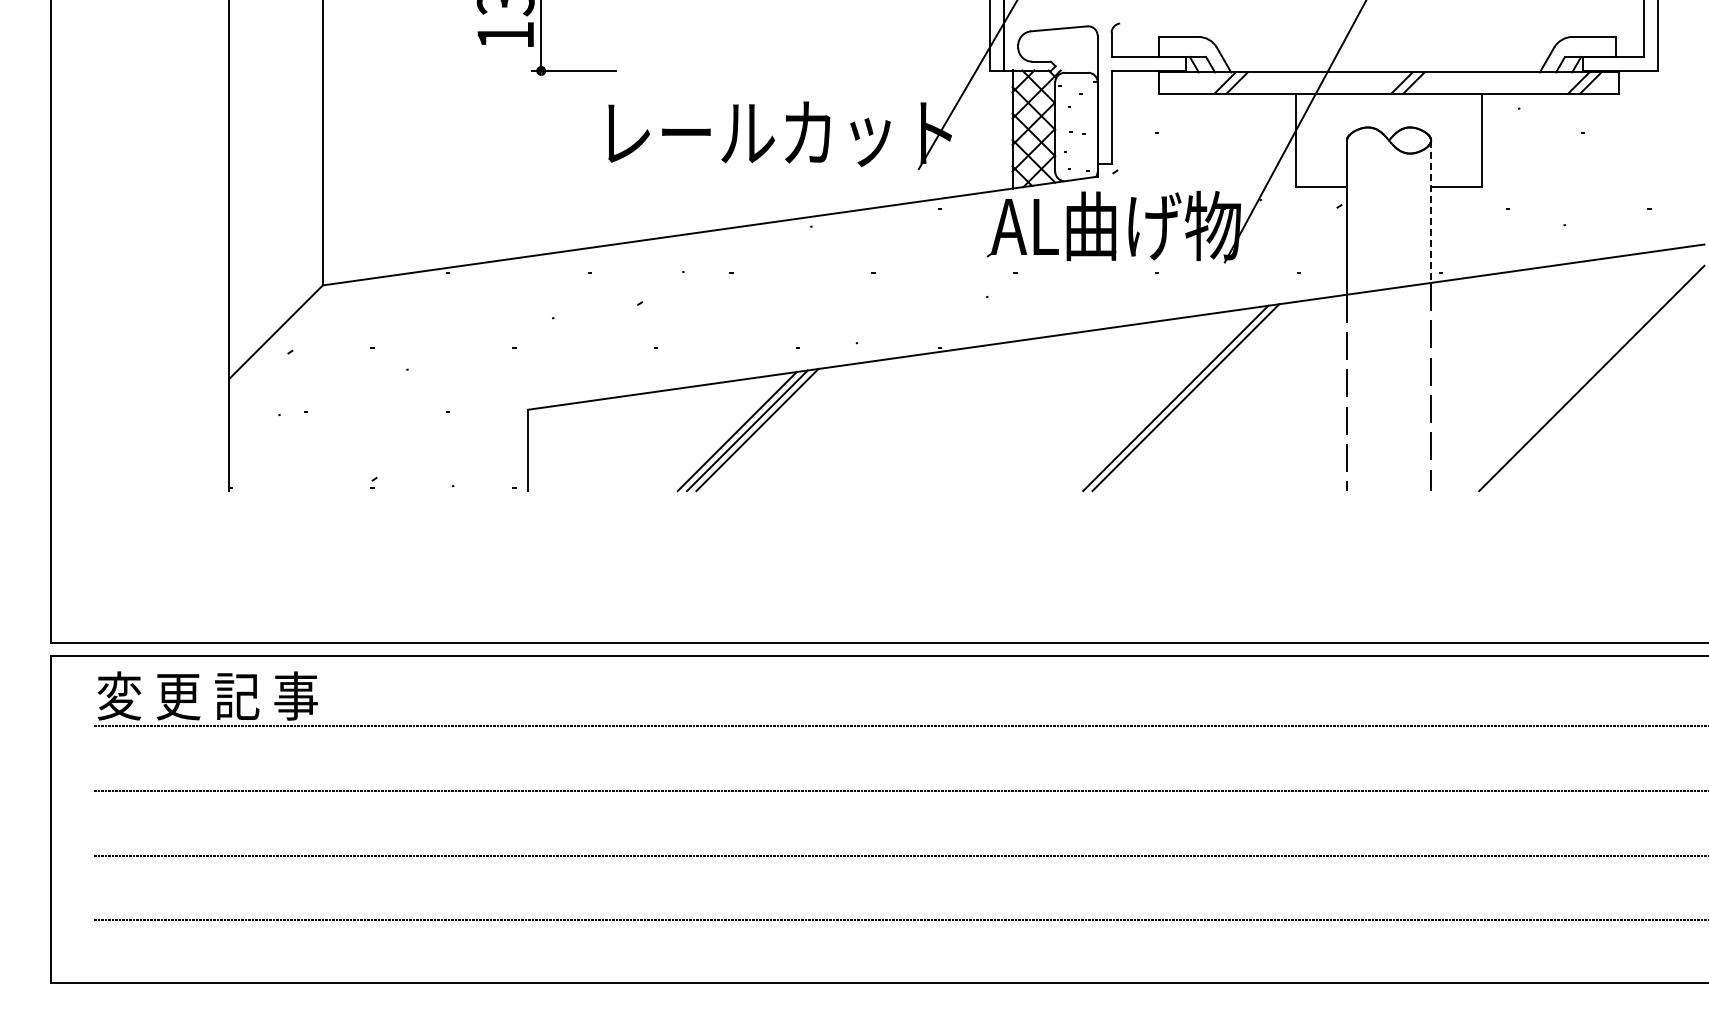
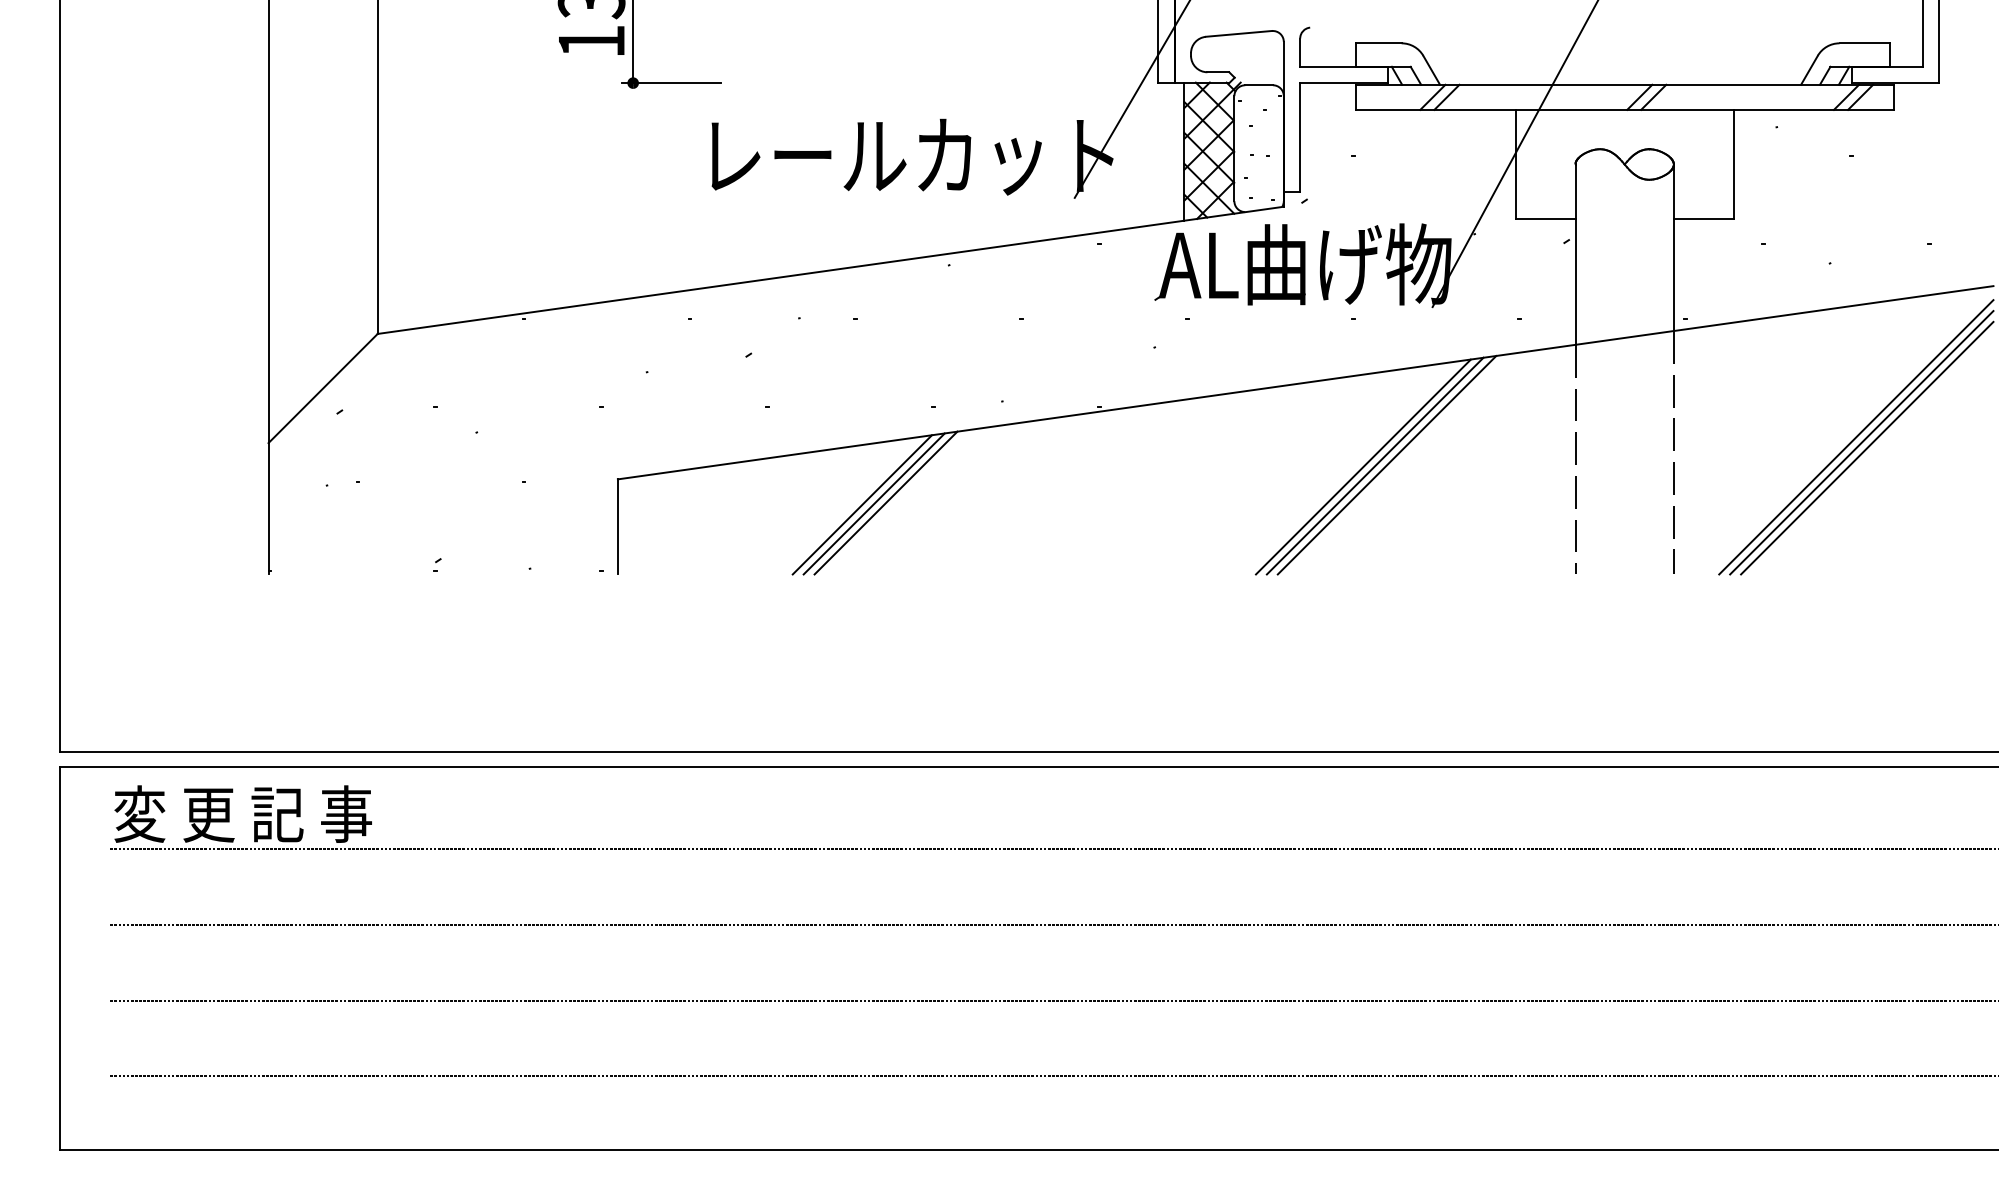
line: (1431, 212) -> (1674, 248), dashed -> solid
line: (1586, 373) -> (1855, 436), added
line: (1596, 383) -> (1867, 448), added
line: (1165, 399) -> (1363, 467), added

